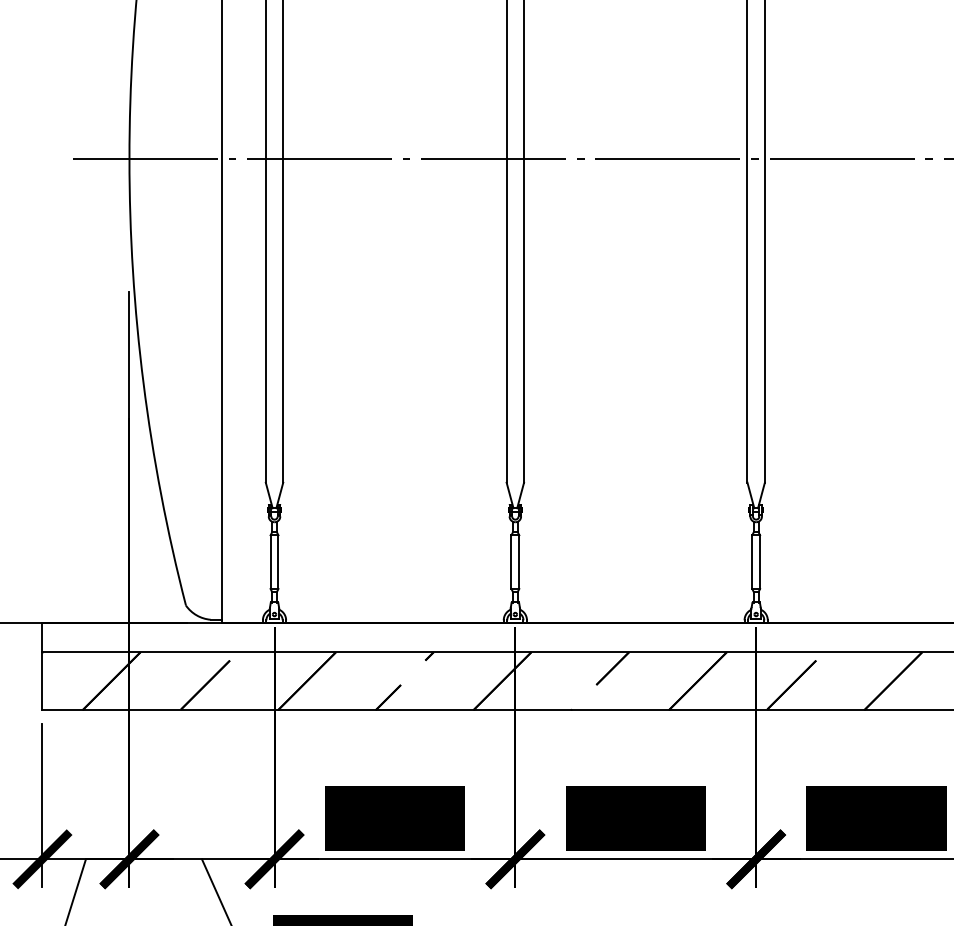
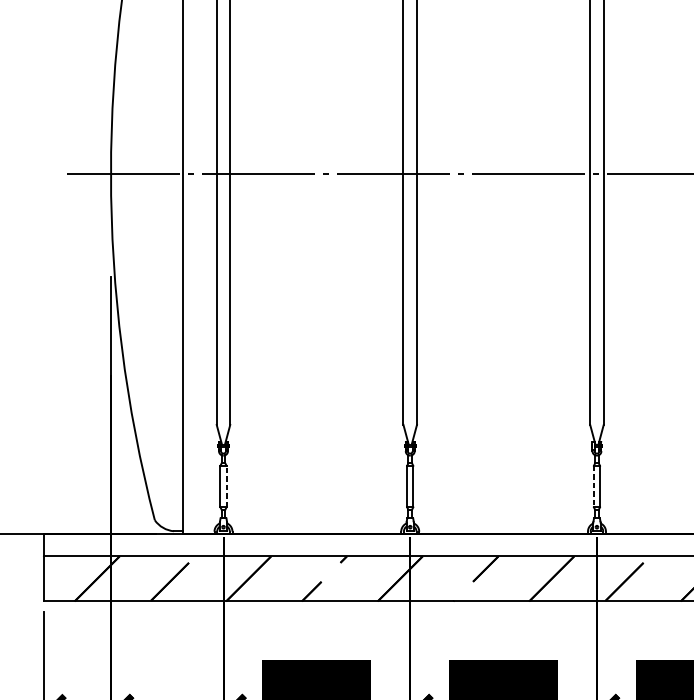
line: (278, 562) -> (226, 486), solid -> dashed
line: (752, 562) -> (594, 486), solid -> dashed

